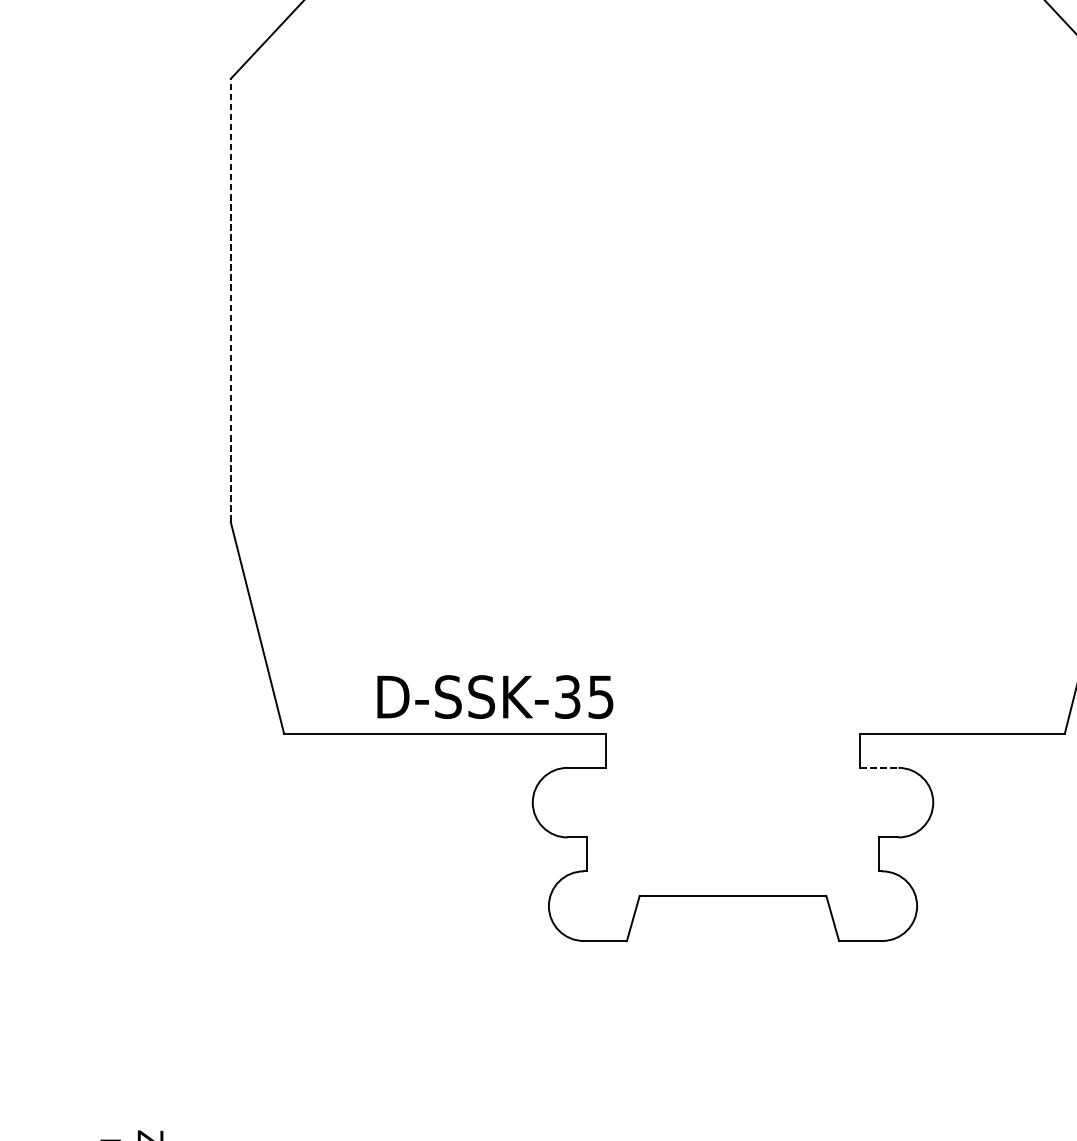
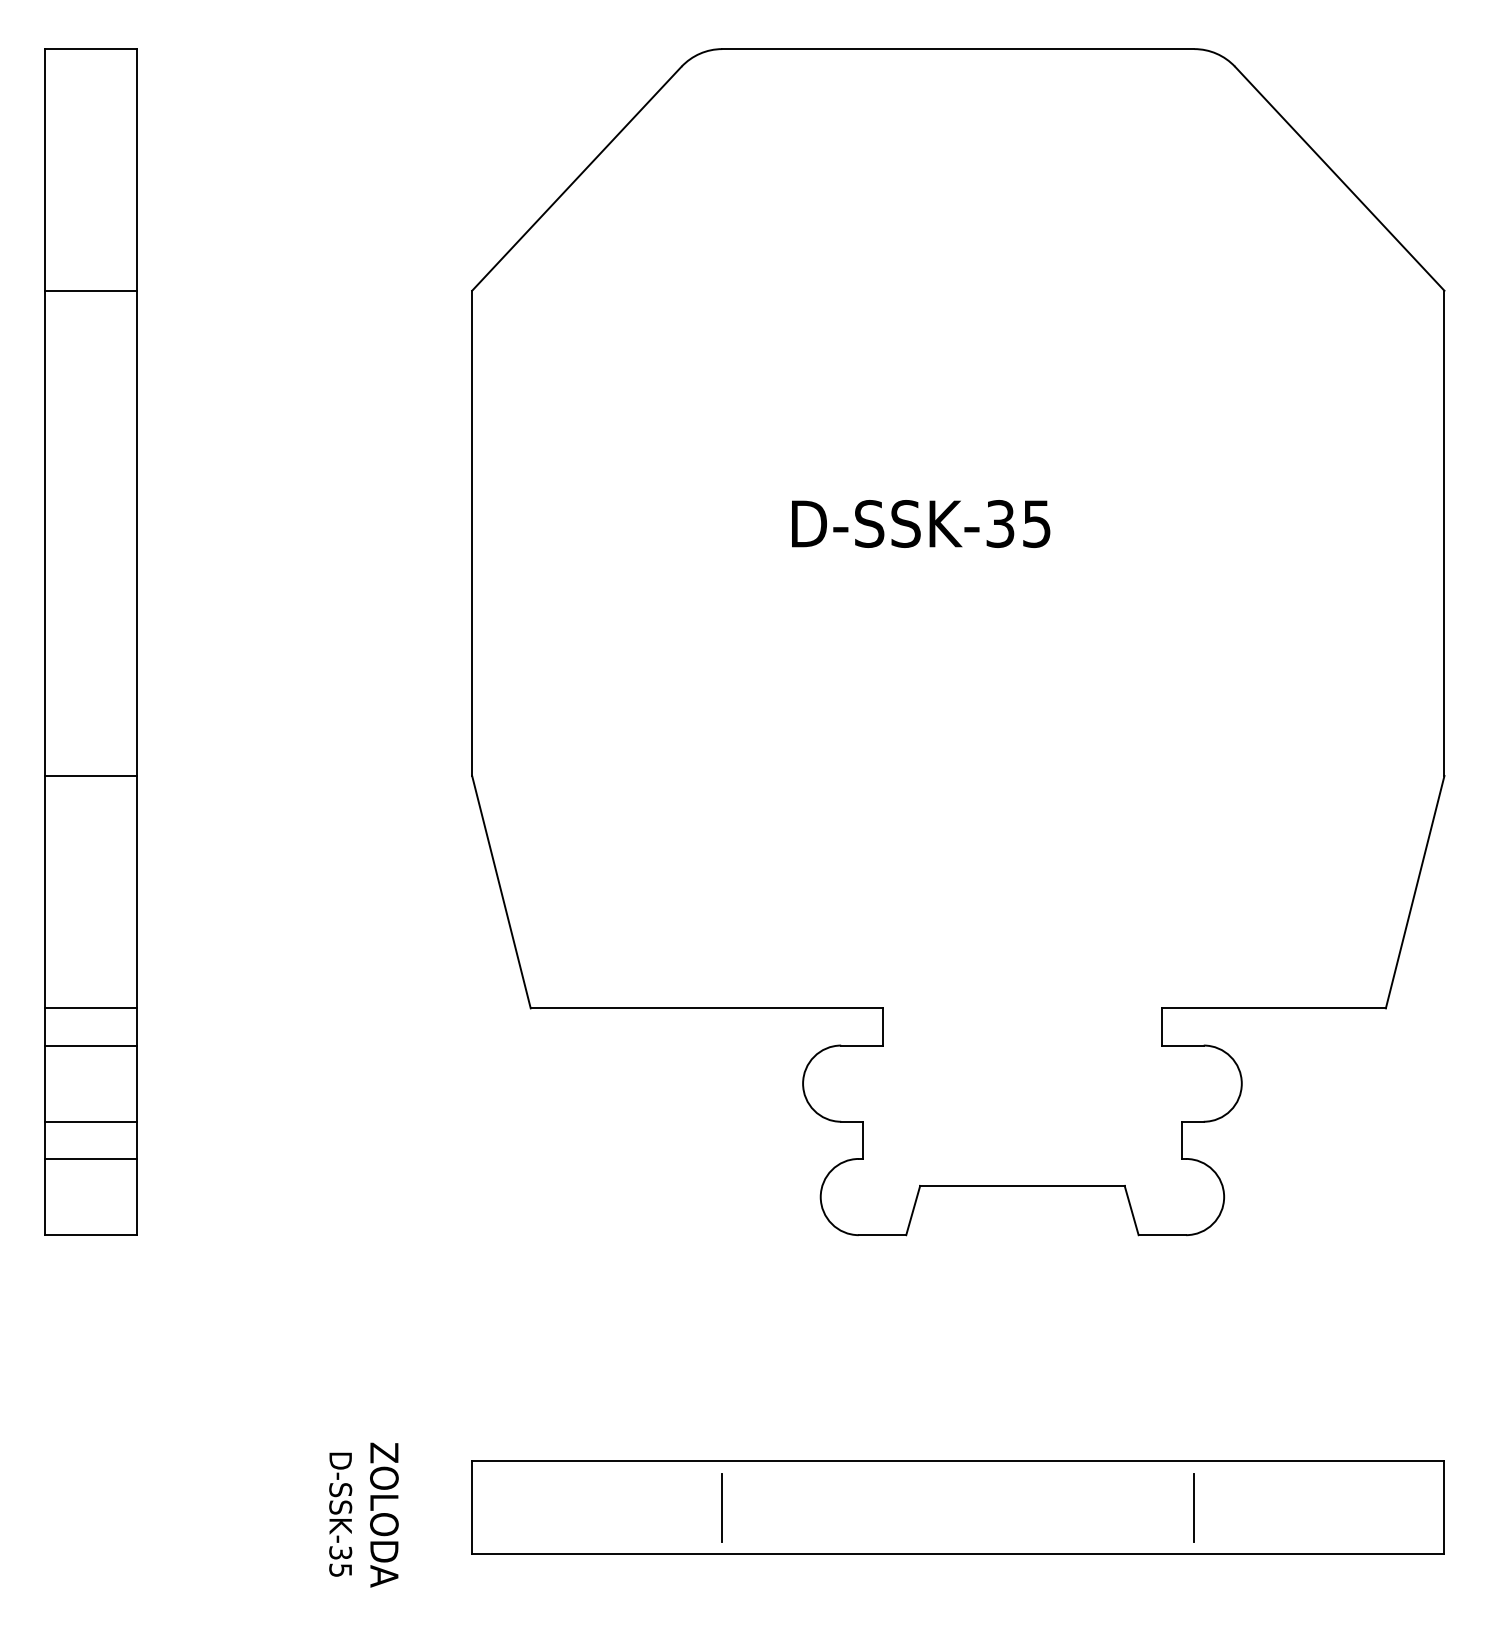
line: (231, 300) -> (472, 533), dashed -> solid
text: (495, 696) -> (921, 523), moved
line: (879, 767) -> (1182, 1045), dashed -> solid

